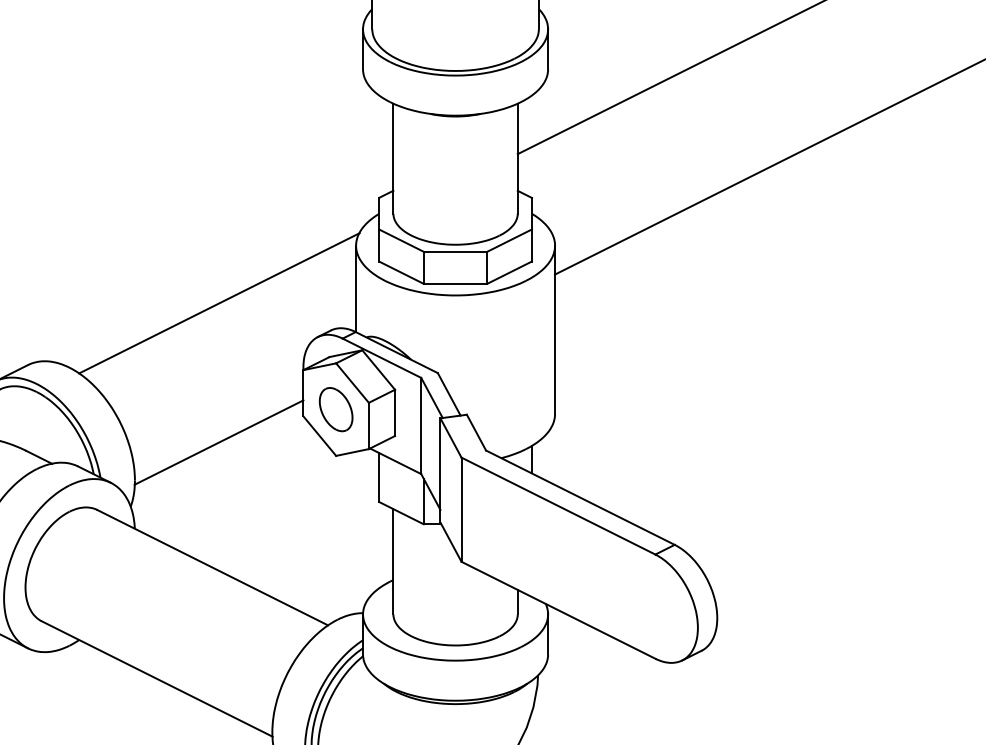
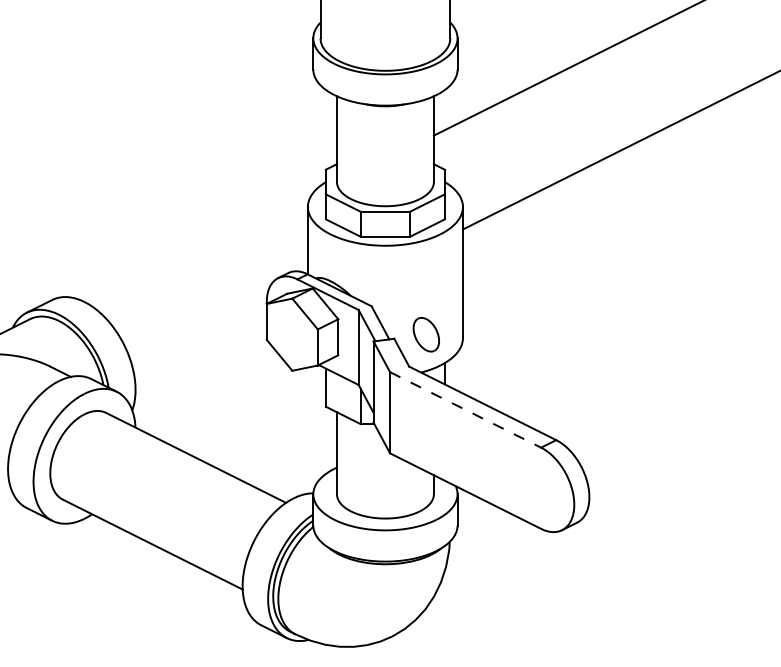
line: (219, 302) -> (201, 251), removed
part: (335, 409) -> (425, 334), moved
line: (218, 442) -> (200, 360), removed
line: (559, 506) -> (466, 410), solid -> dashed

